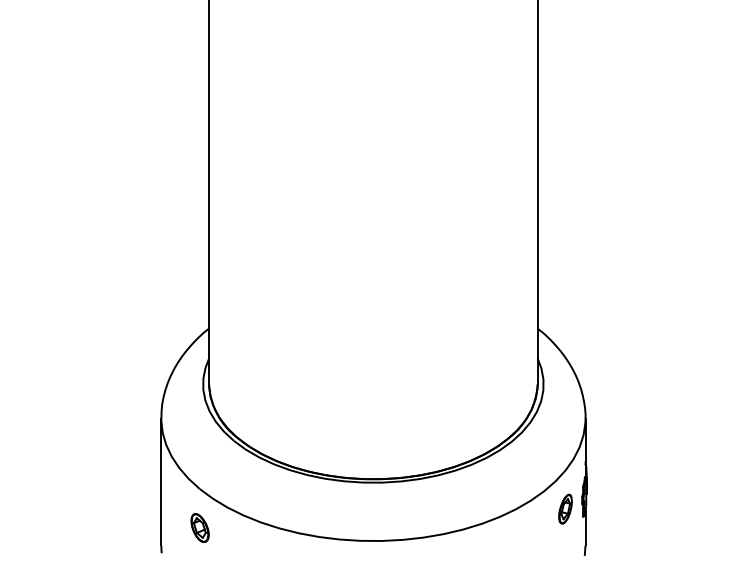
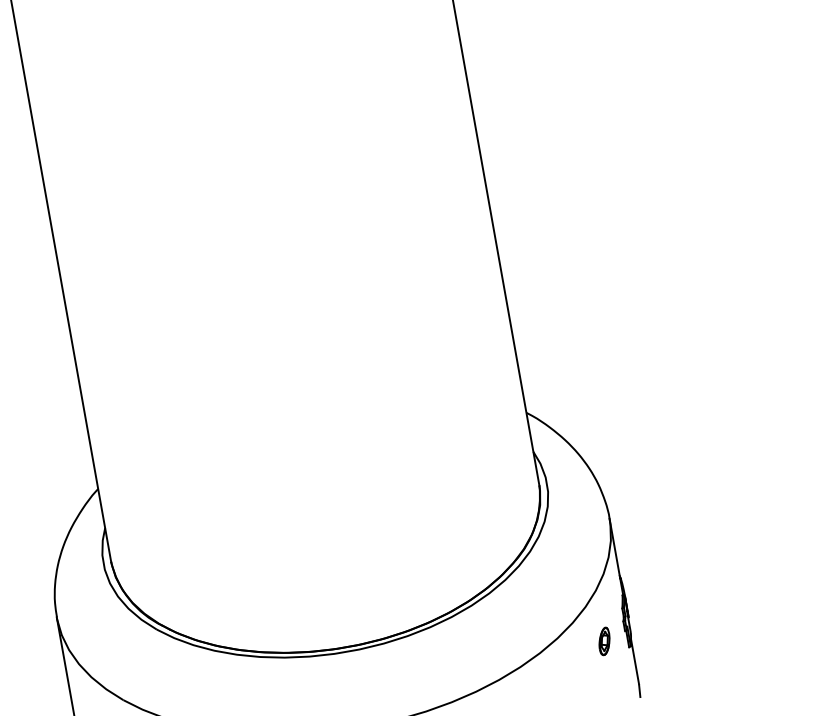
part: (565, 508) -> (604, 640), size x0.7

